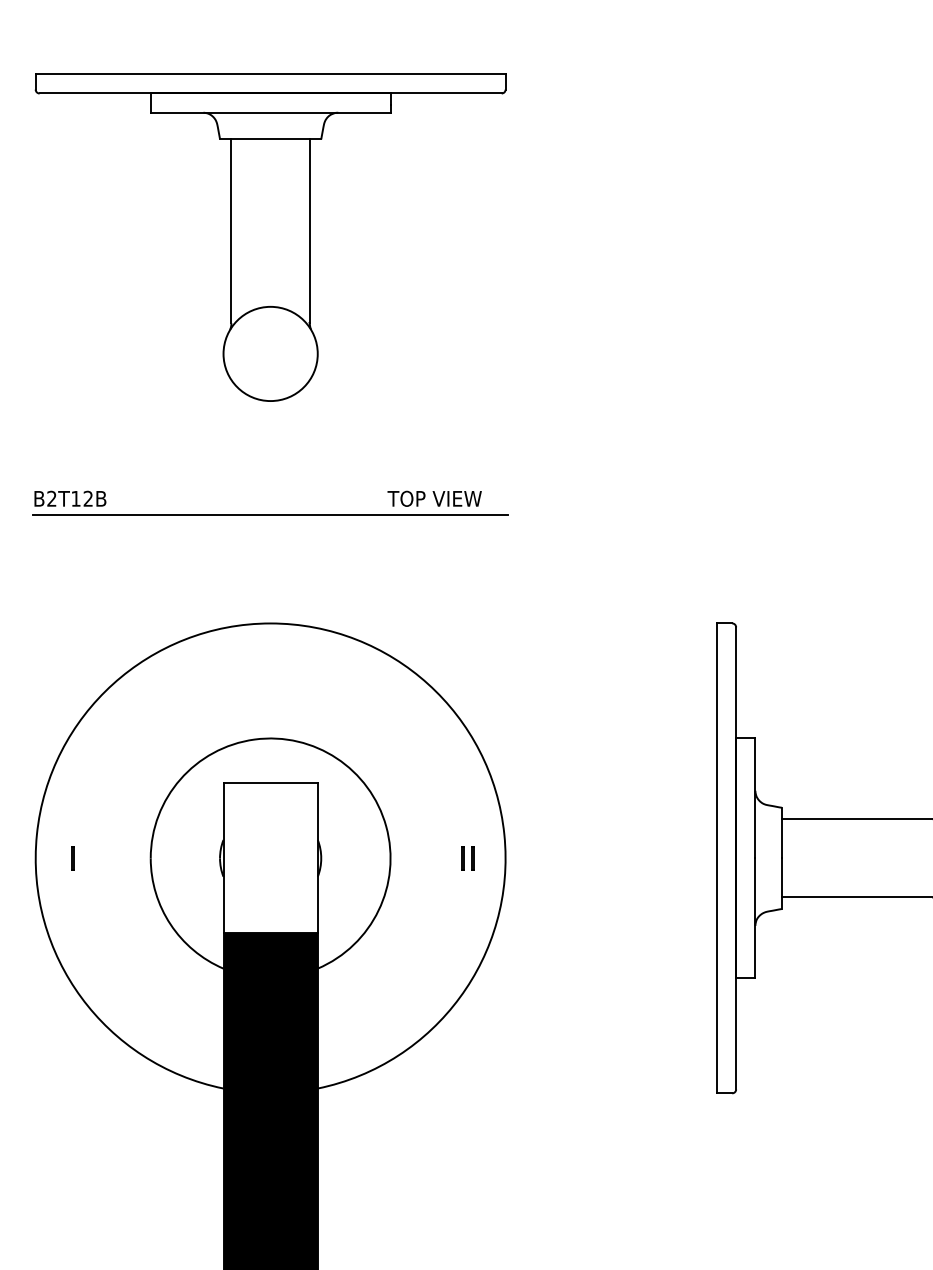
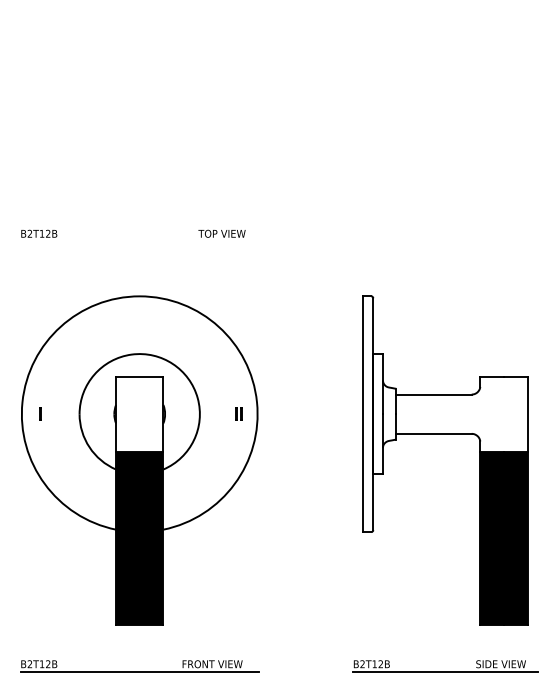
part: (270, 237) -> (139, 102), removed
line: (270, 514) -> (139, 241), removed

